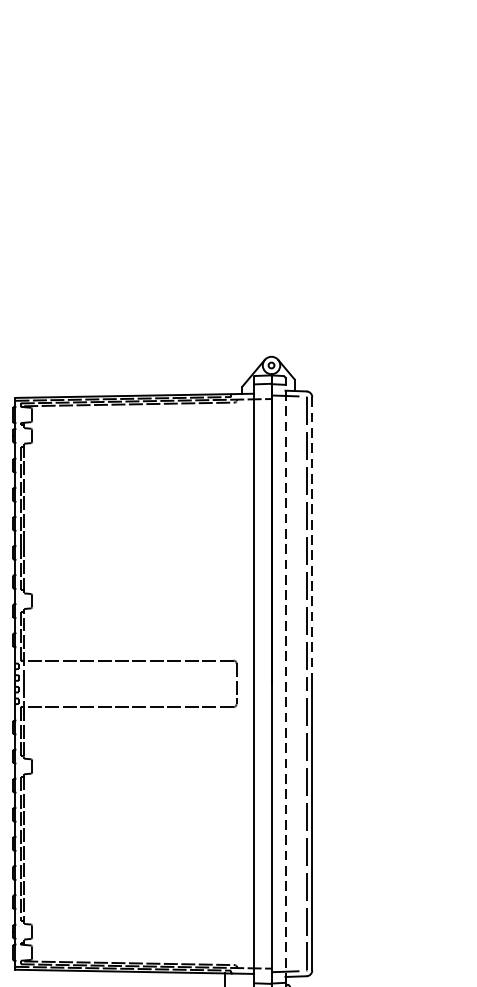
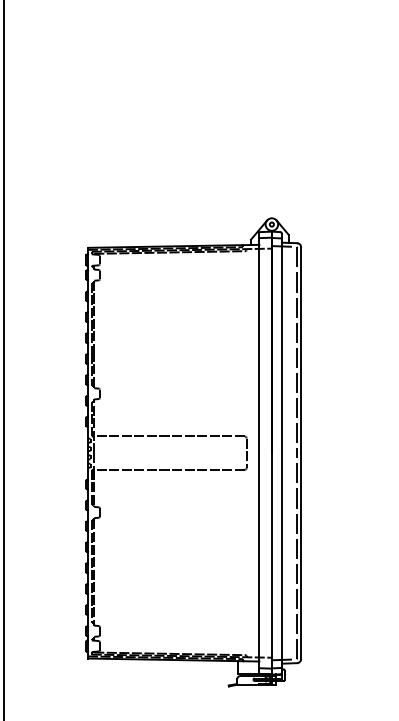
line: (312, 540) -> (301, 350), dashed -> solid
line: (284, 684) -> (281, 453), dashed -> solid

